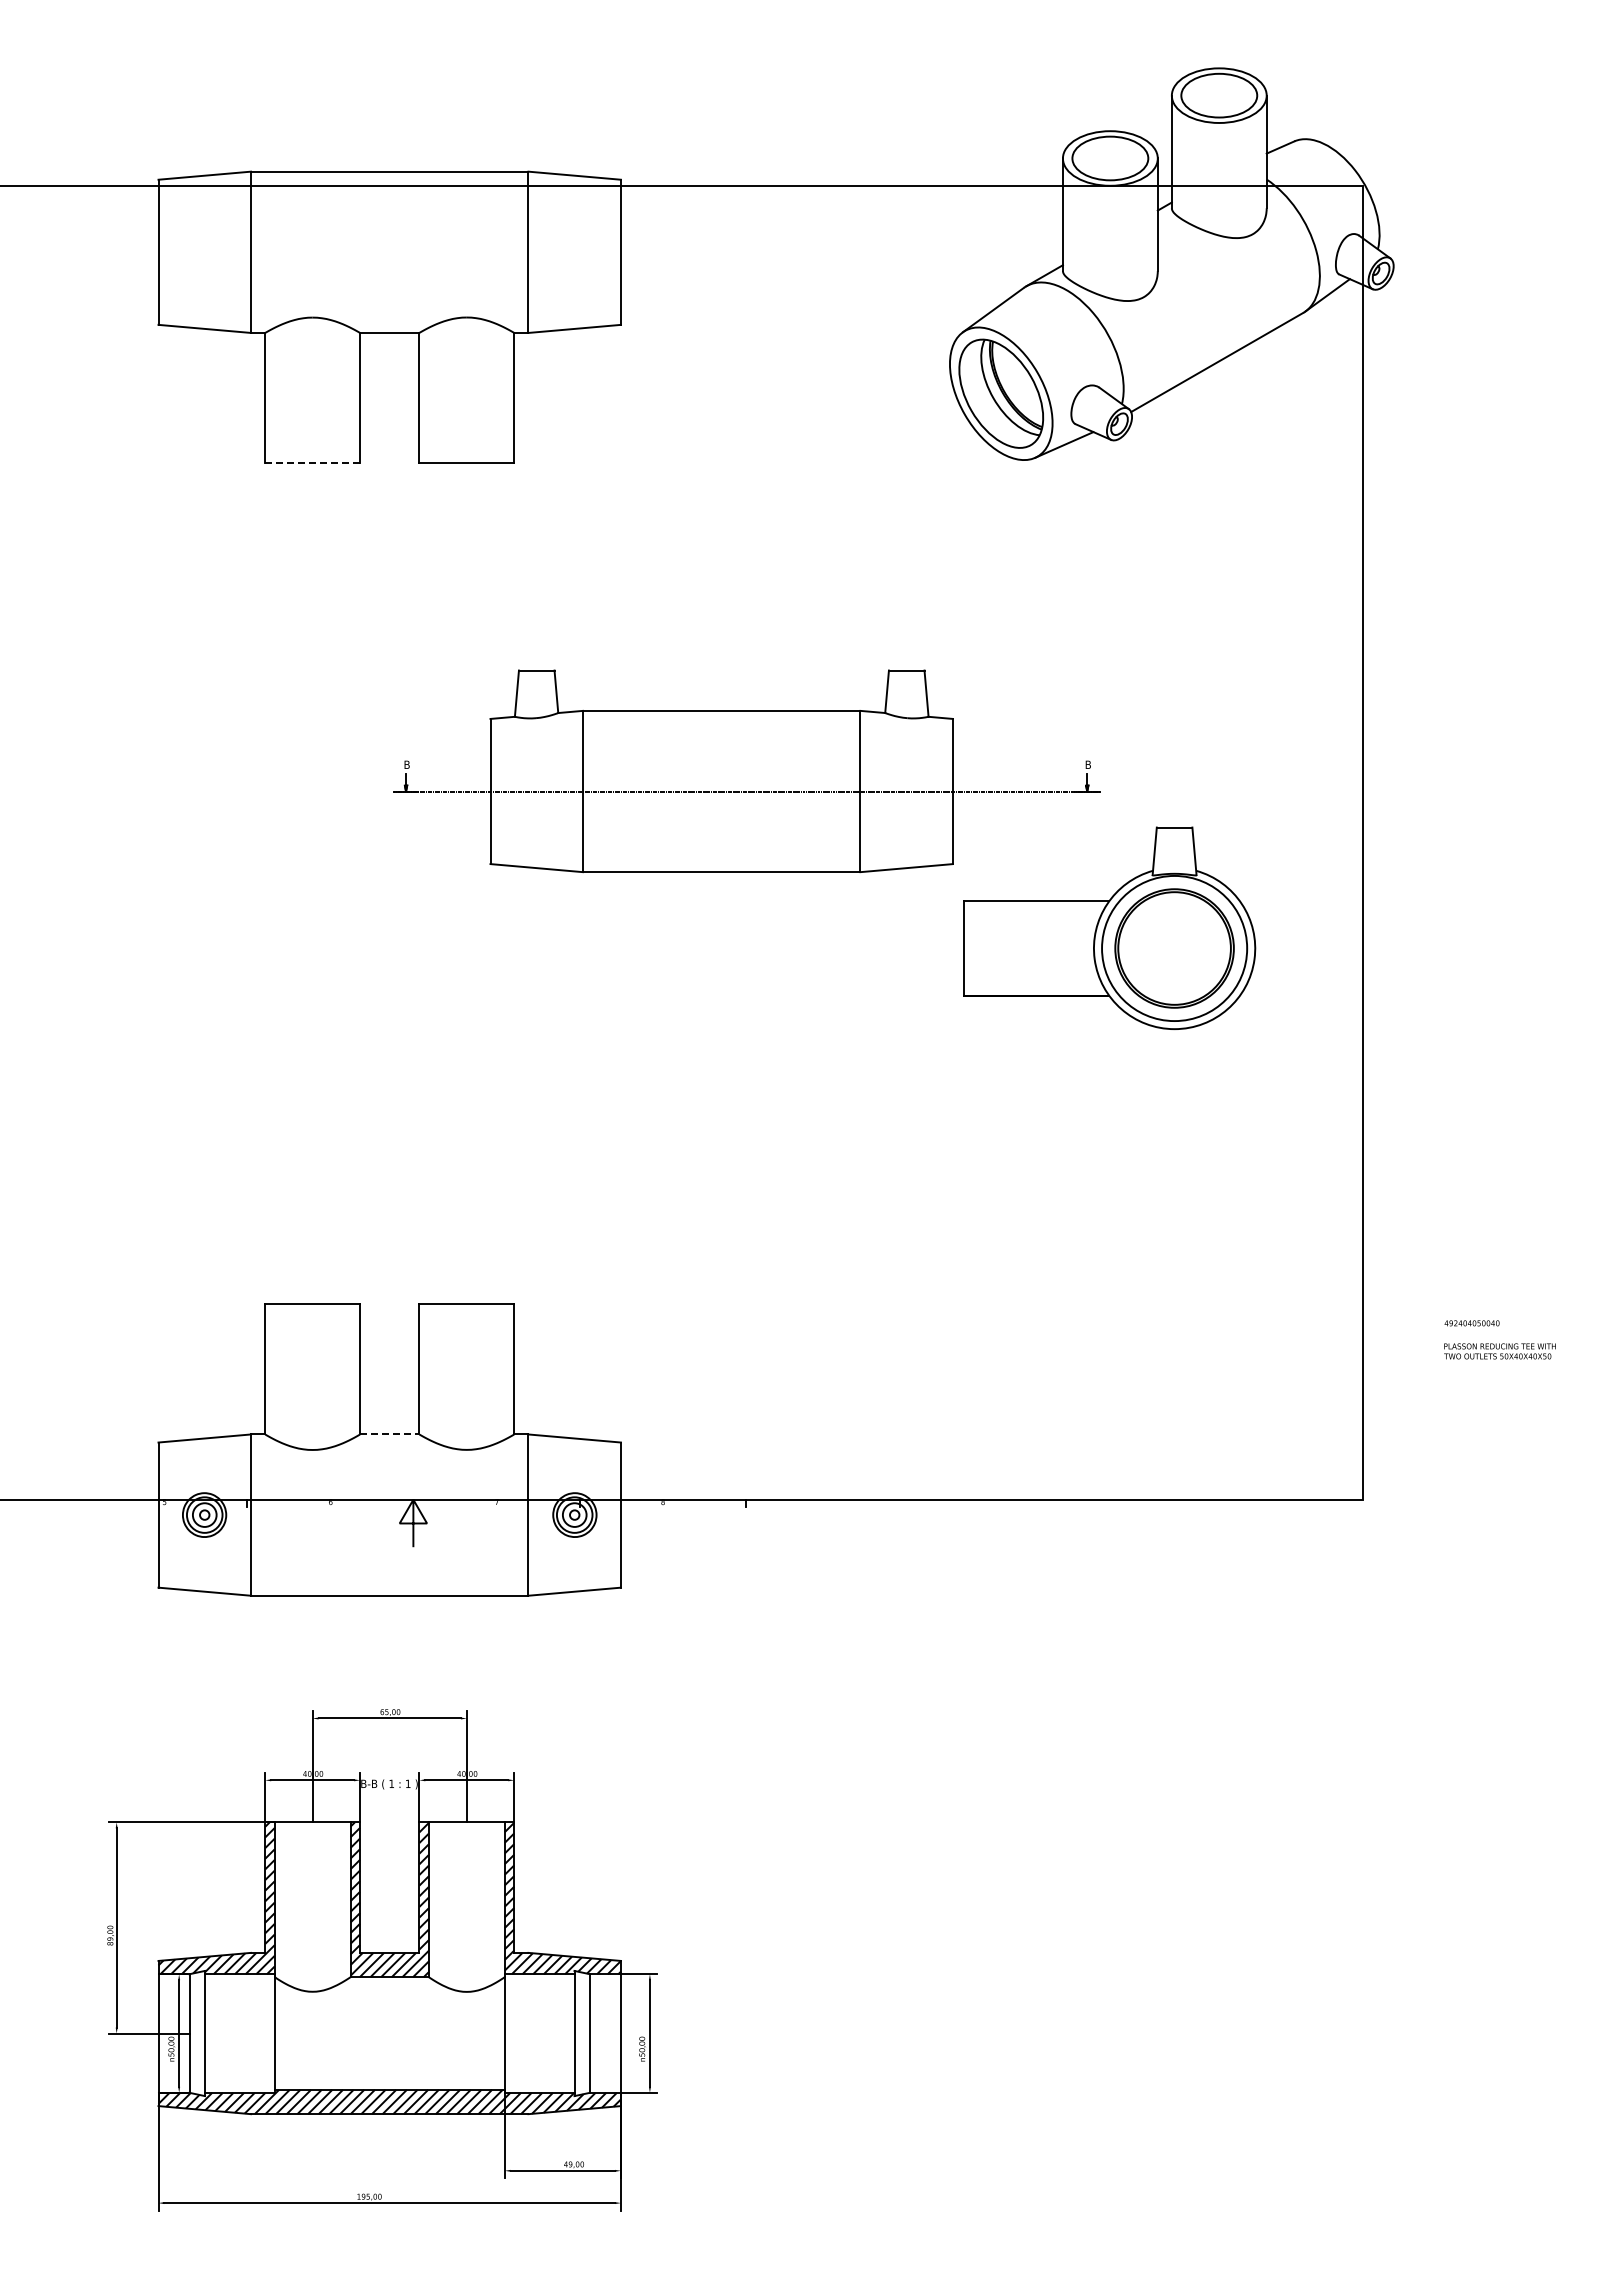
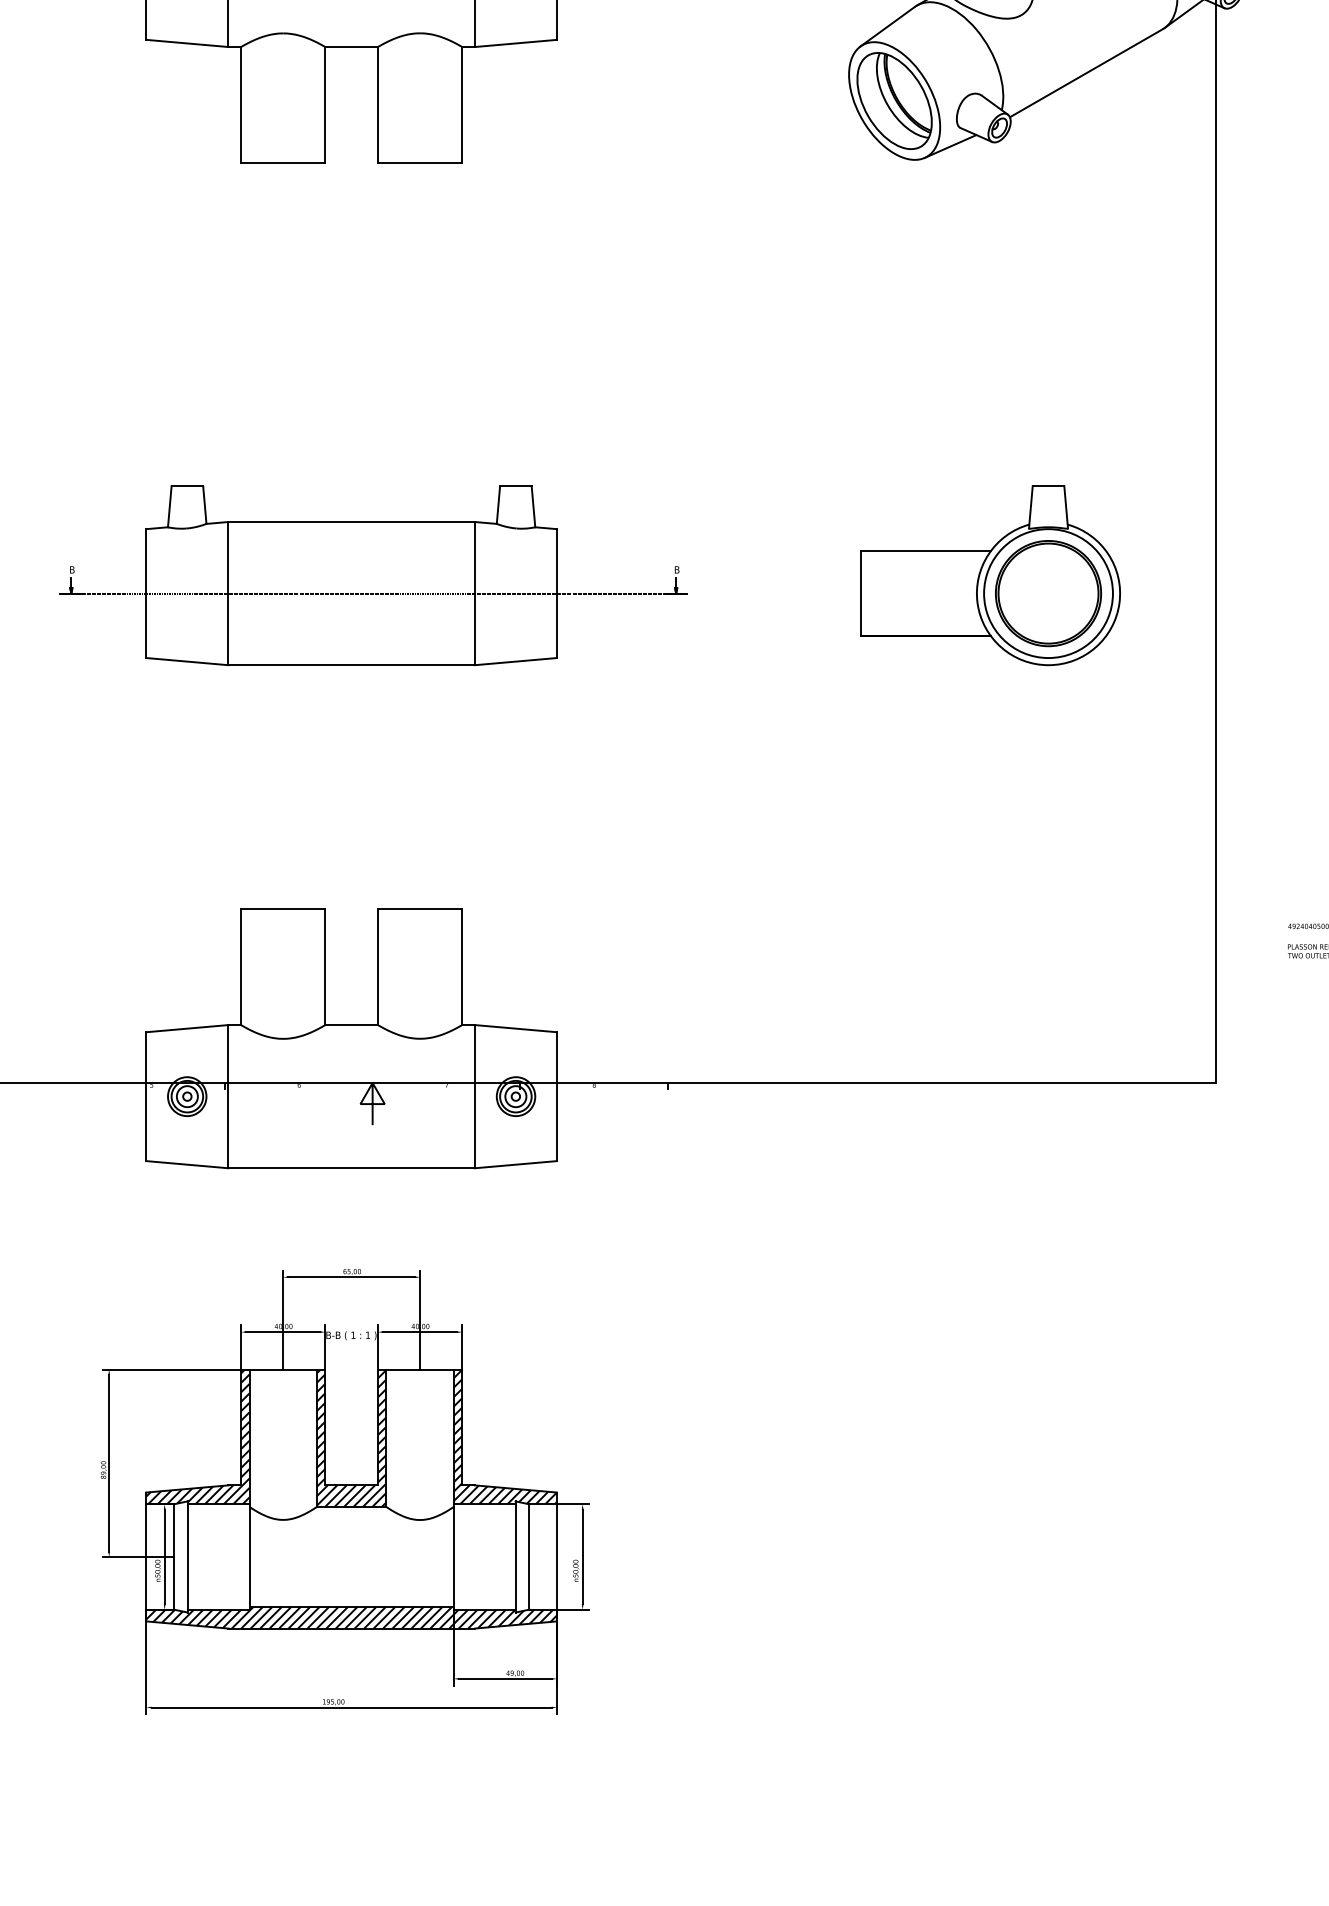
line: (313, 463) -> (283, 162), dashed -> solid
part: (746, 771) -> (373, 575), moved
line: (389, 1434) -> (351, 1025), dashed -> solid

